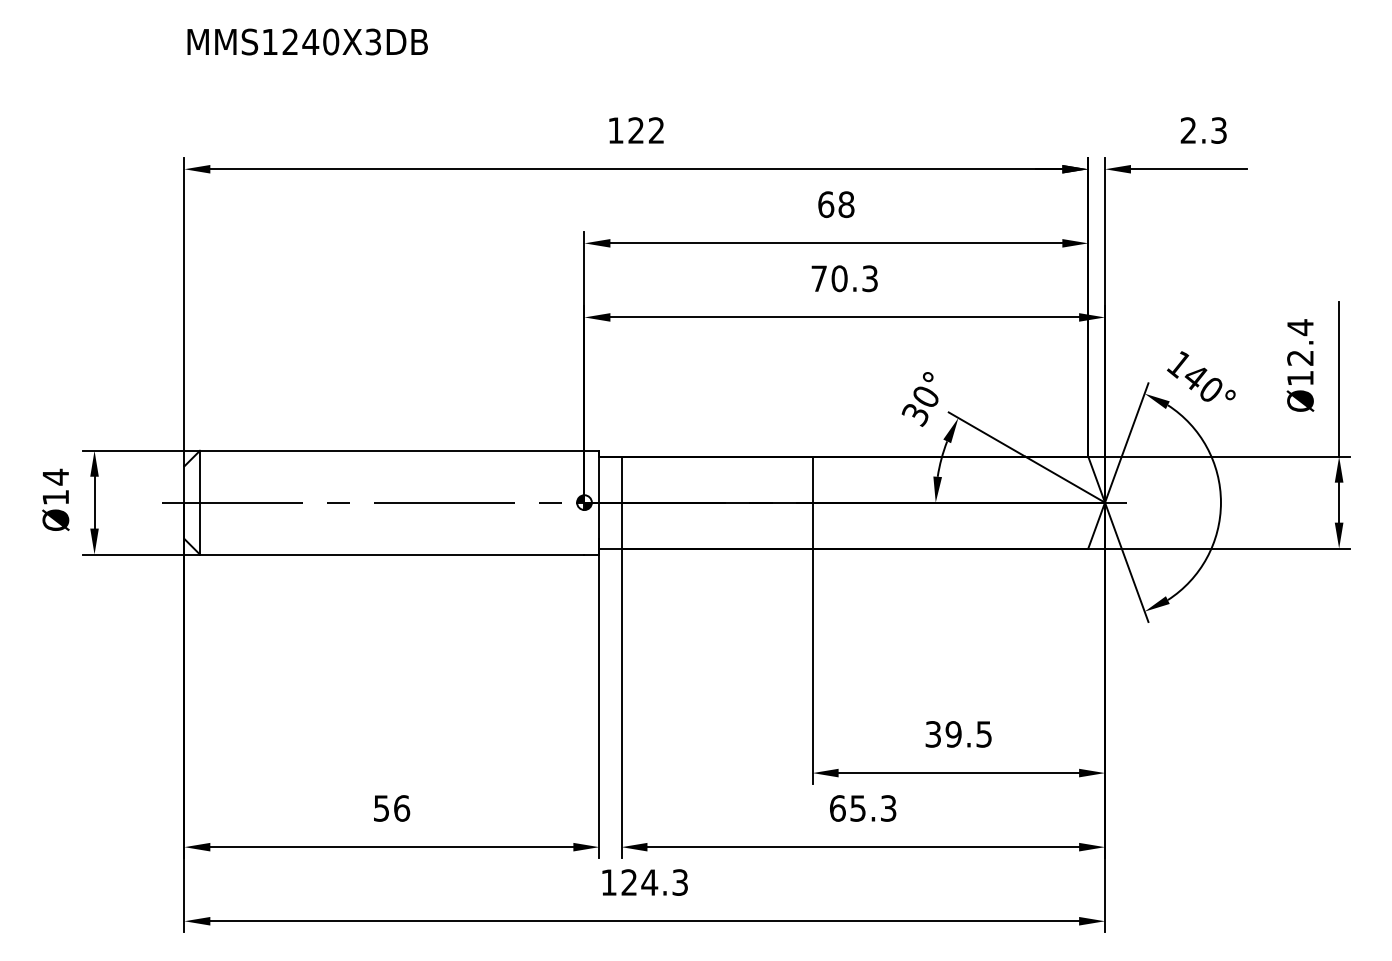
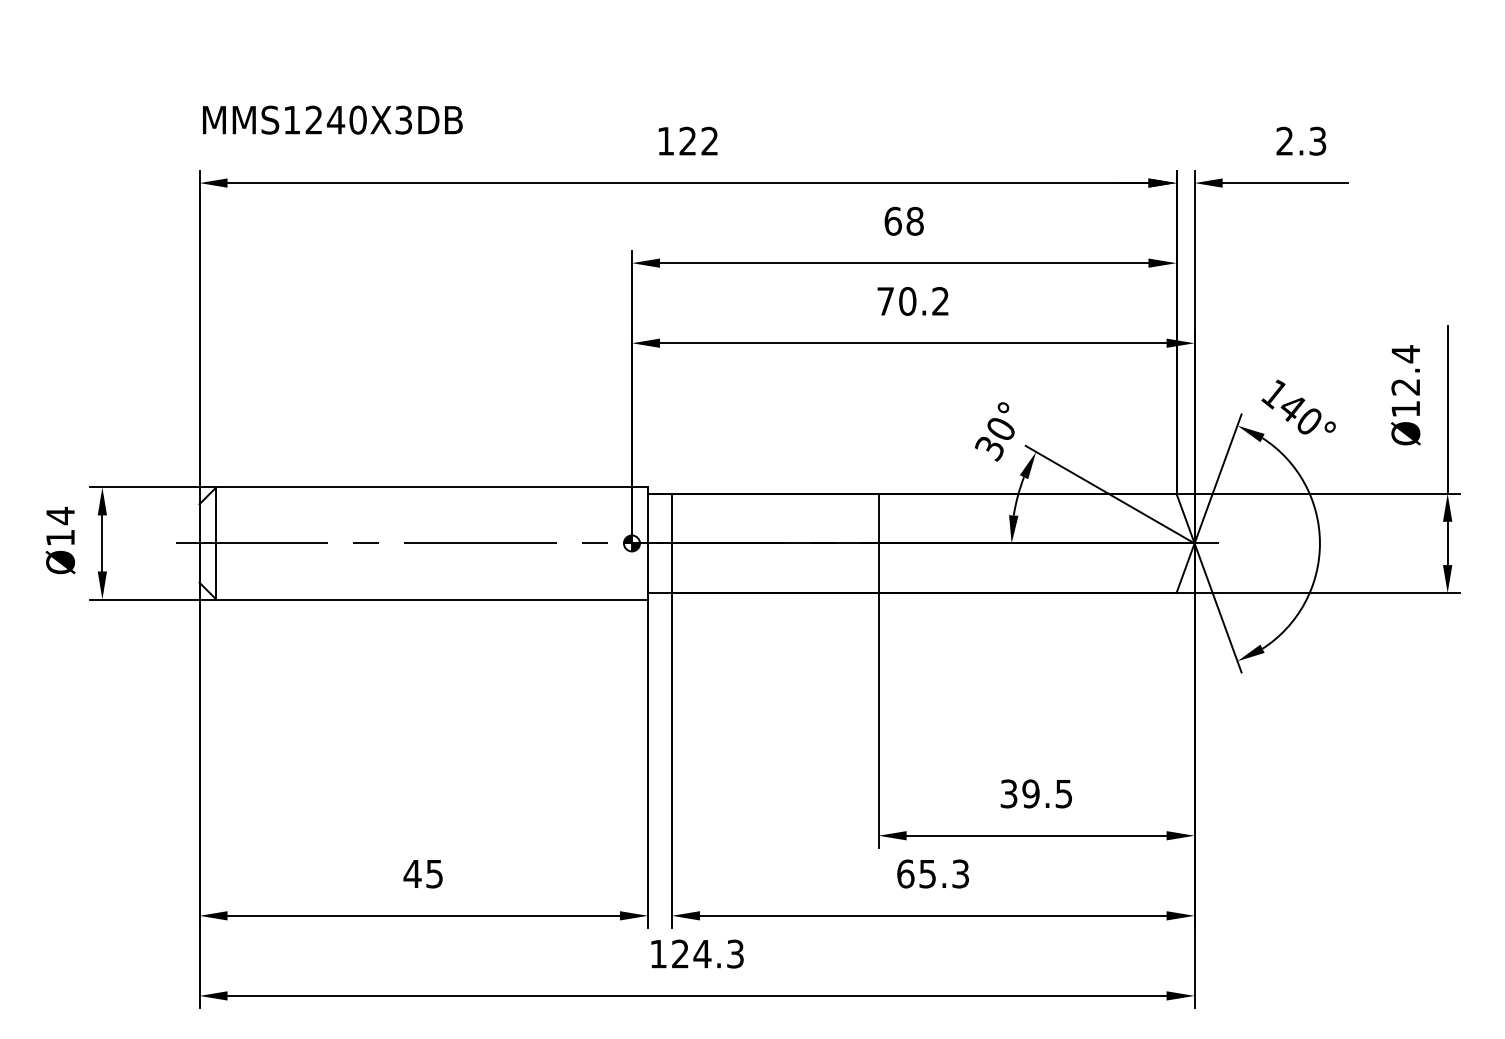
text: (307, 41) -> (332, 119), moved
text: (869, 278) -> (940, 301), 70.3 -> 70.2
text: (391, 808) -> (423, 874), 56 -> 45

